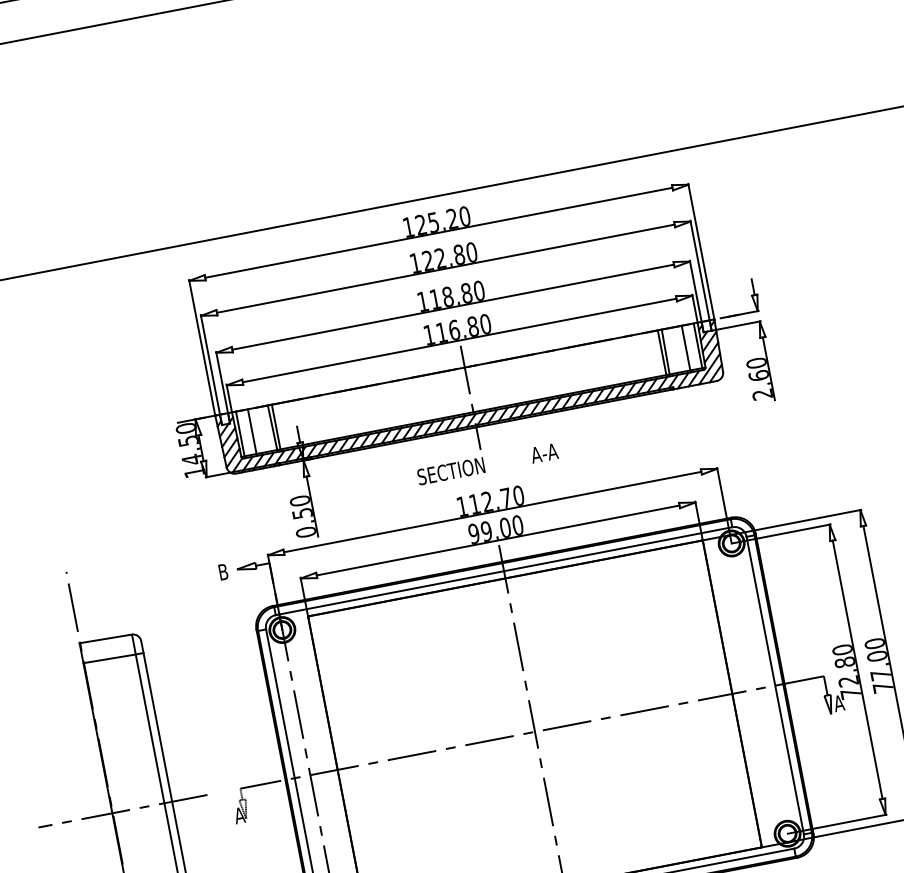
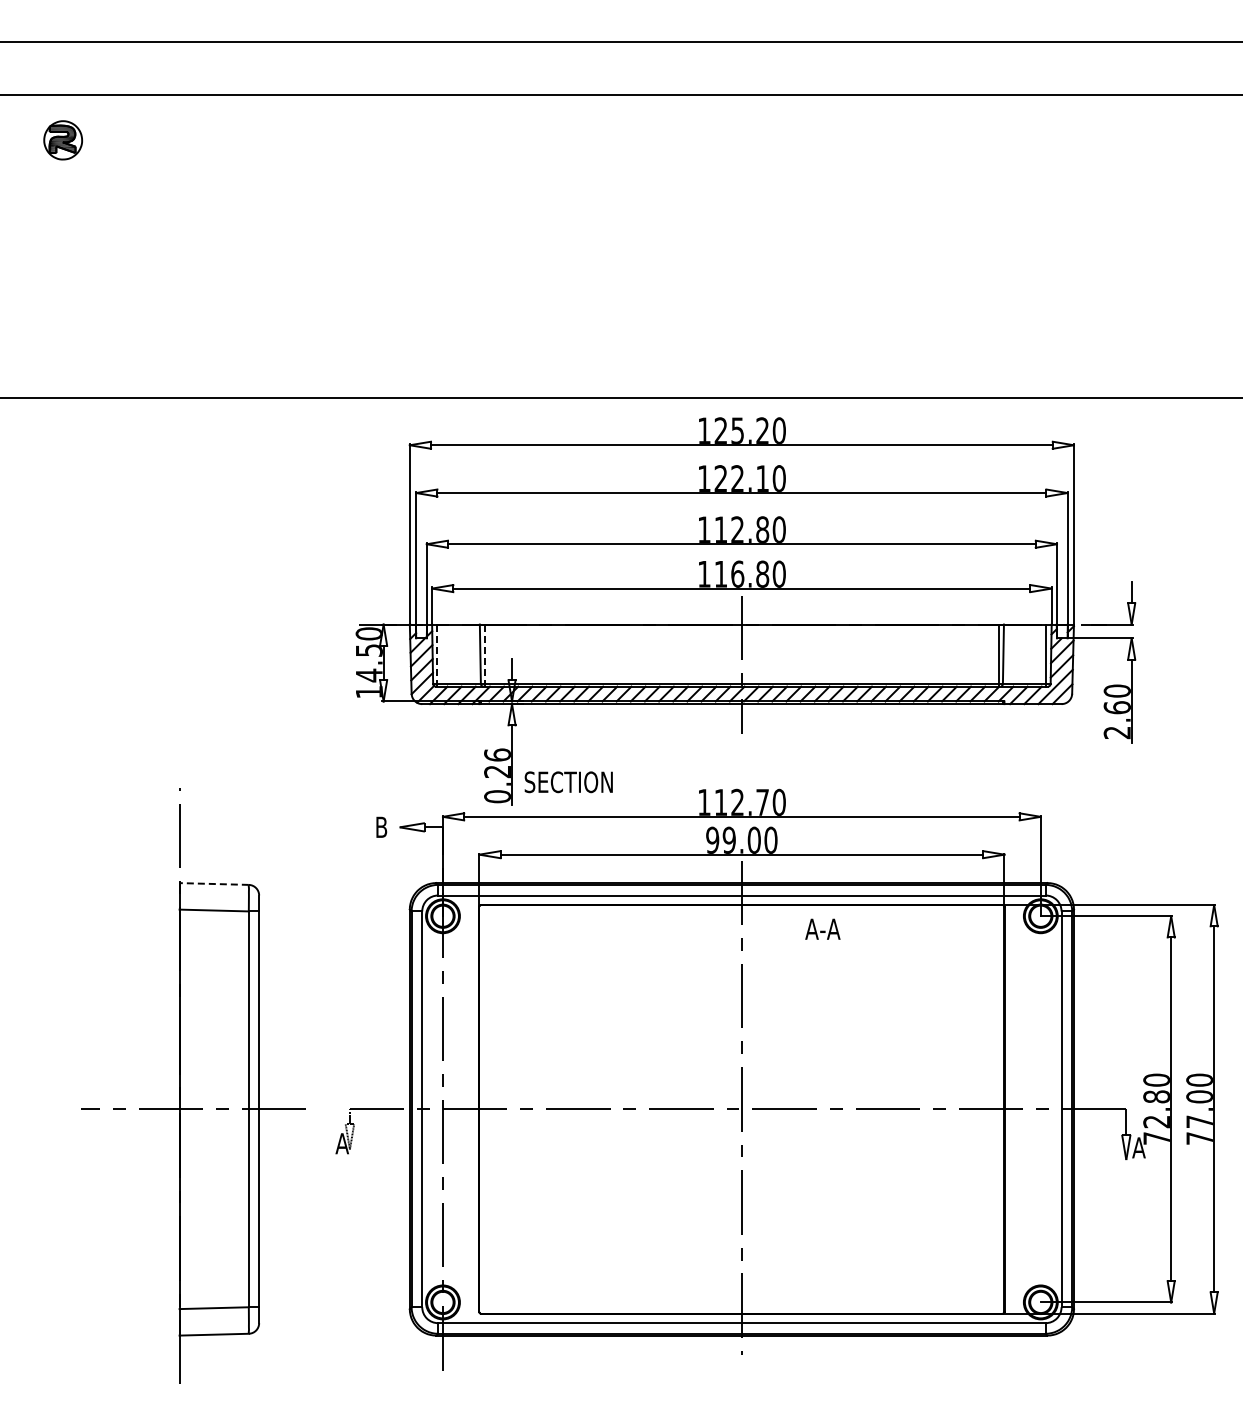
text: (459, 254) -> (762, 478), 122.80 -> 122.10
text: (447, 296) -> (737, 529), 118.80 -> 112.80
line: (686, 349) -> (1030, 655), removed
line: (276, 427) -> (485, 655), solid -> dashed
line: (252, 432) -> (453, 655), removed
line: (240, 434) -> (437, 655), solid -> dashed
text: (544, 452) -> (822, 928), moved
text: (451, 471) -> (568, 782), moved
text: (301, 507) -> (497, 763), 0.50 -> 0.26
line: (106, 639) -> (214, 884), solid -> dashed

